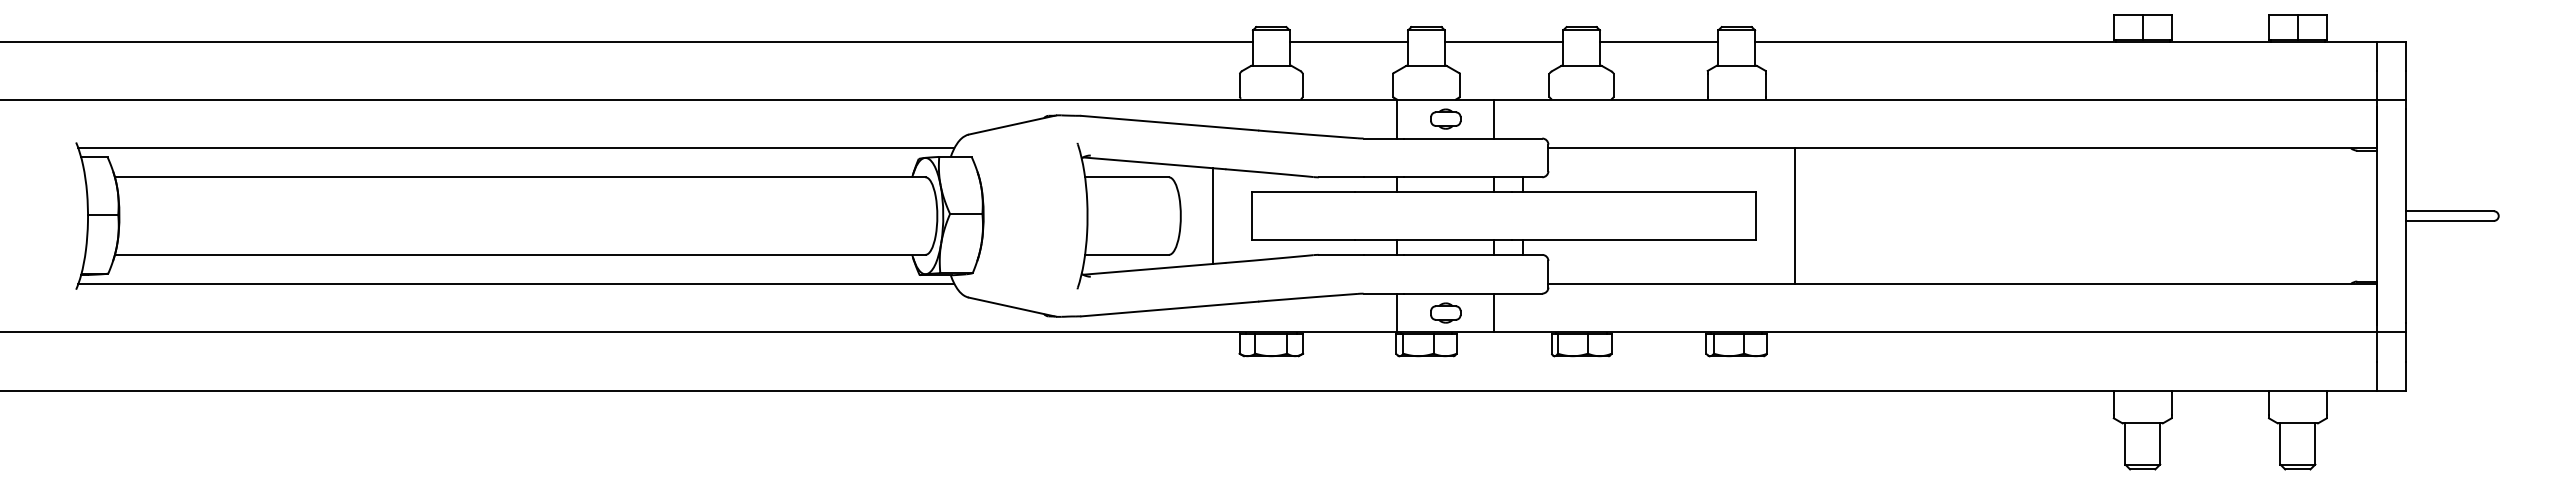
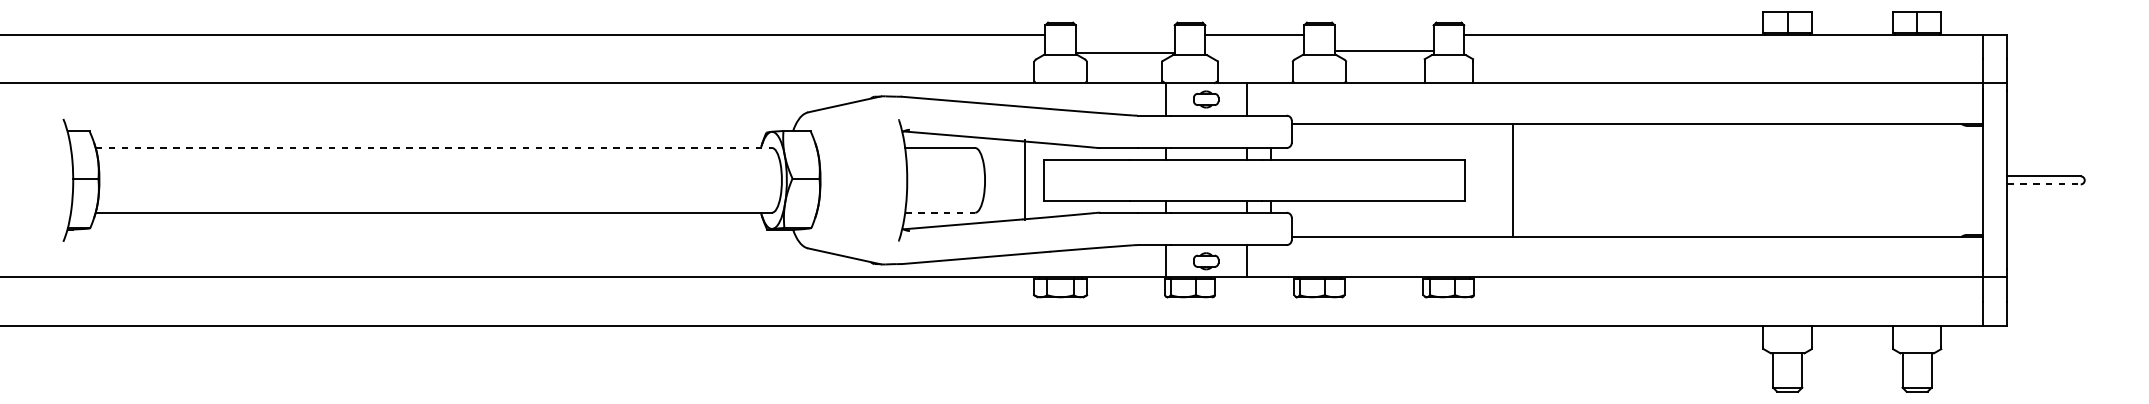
line: (1348, 41) -> (1124, 53), moved
line: (1658, 41) -> (1383, 50), moved
line: (516, 148) -> (430, 123), removed
line: (520, 177) -> (434, 148), solid -> dashed
line: (1213, 215) -> (1025, 179), moved
line: (1794, 215) -> (1512, 179), moved
line: (2450, 220) -> (2044, 184), solid -> dashed
line: (1127, 254) -> (940, 212), solid -> dashed
line: (516, 283) -> (430, 236), removed

